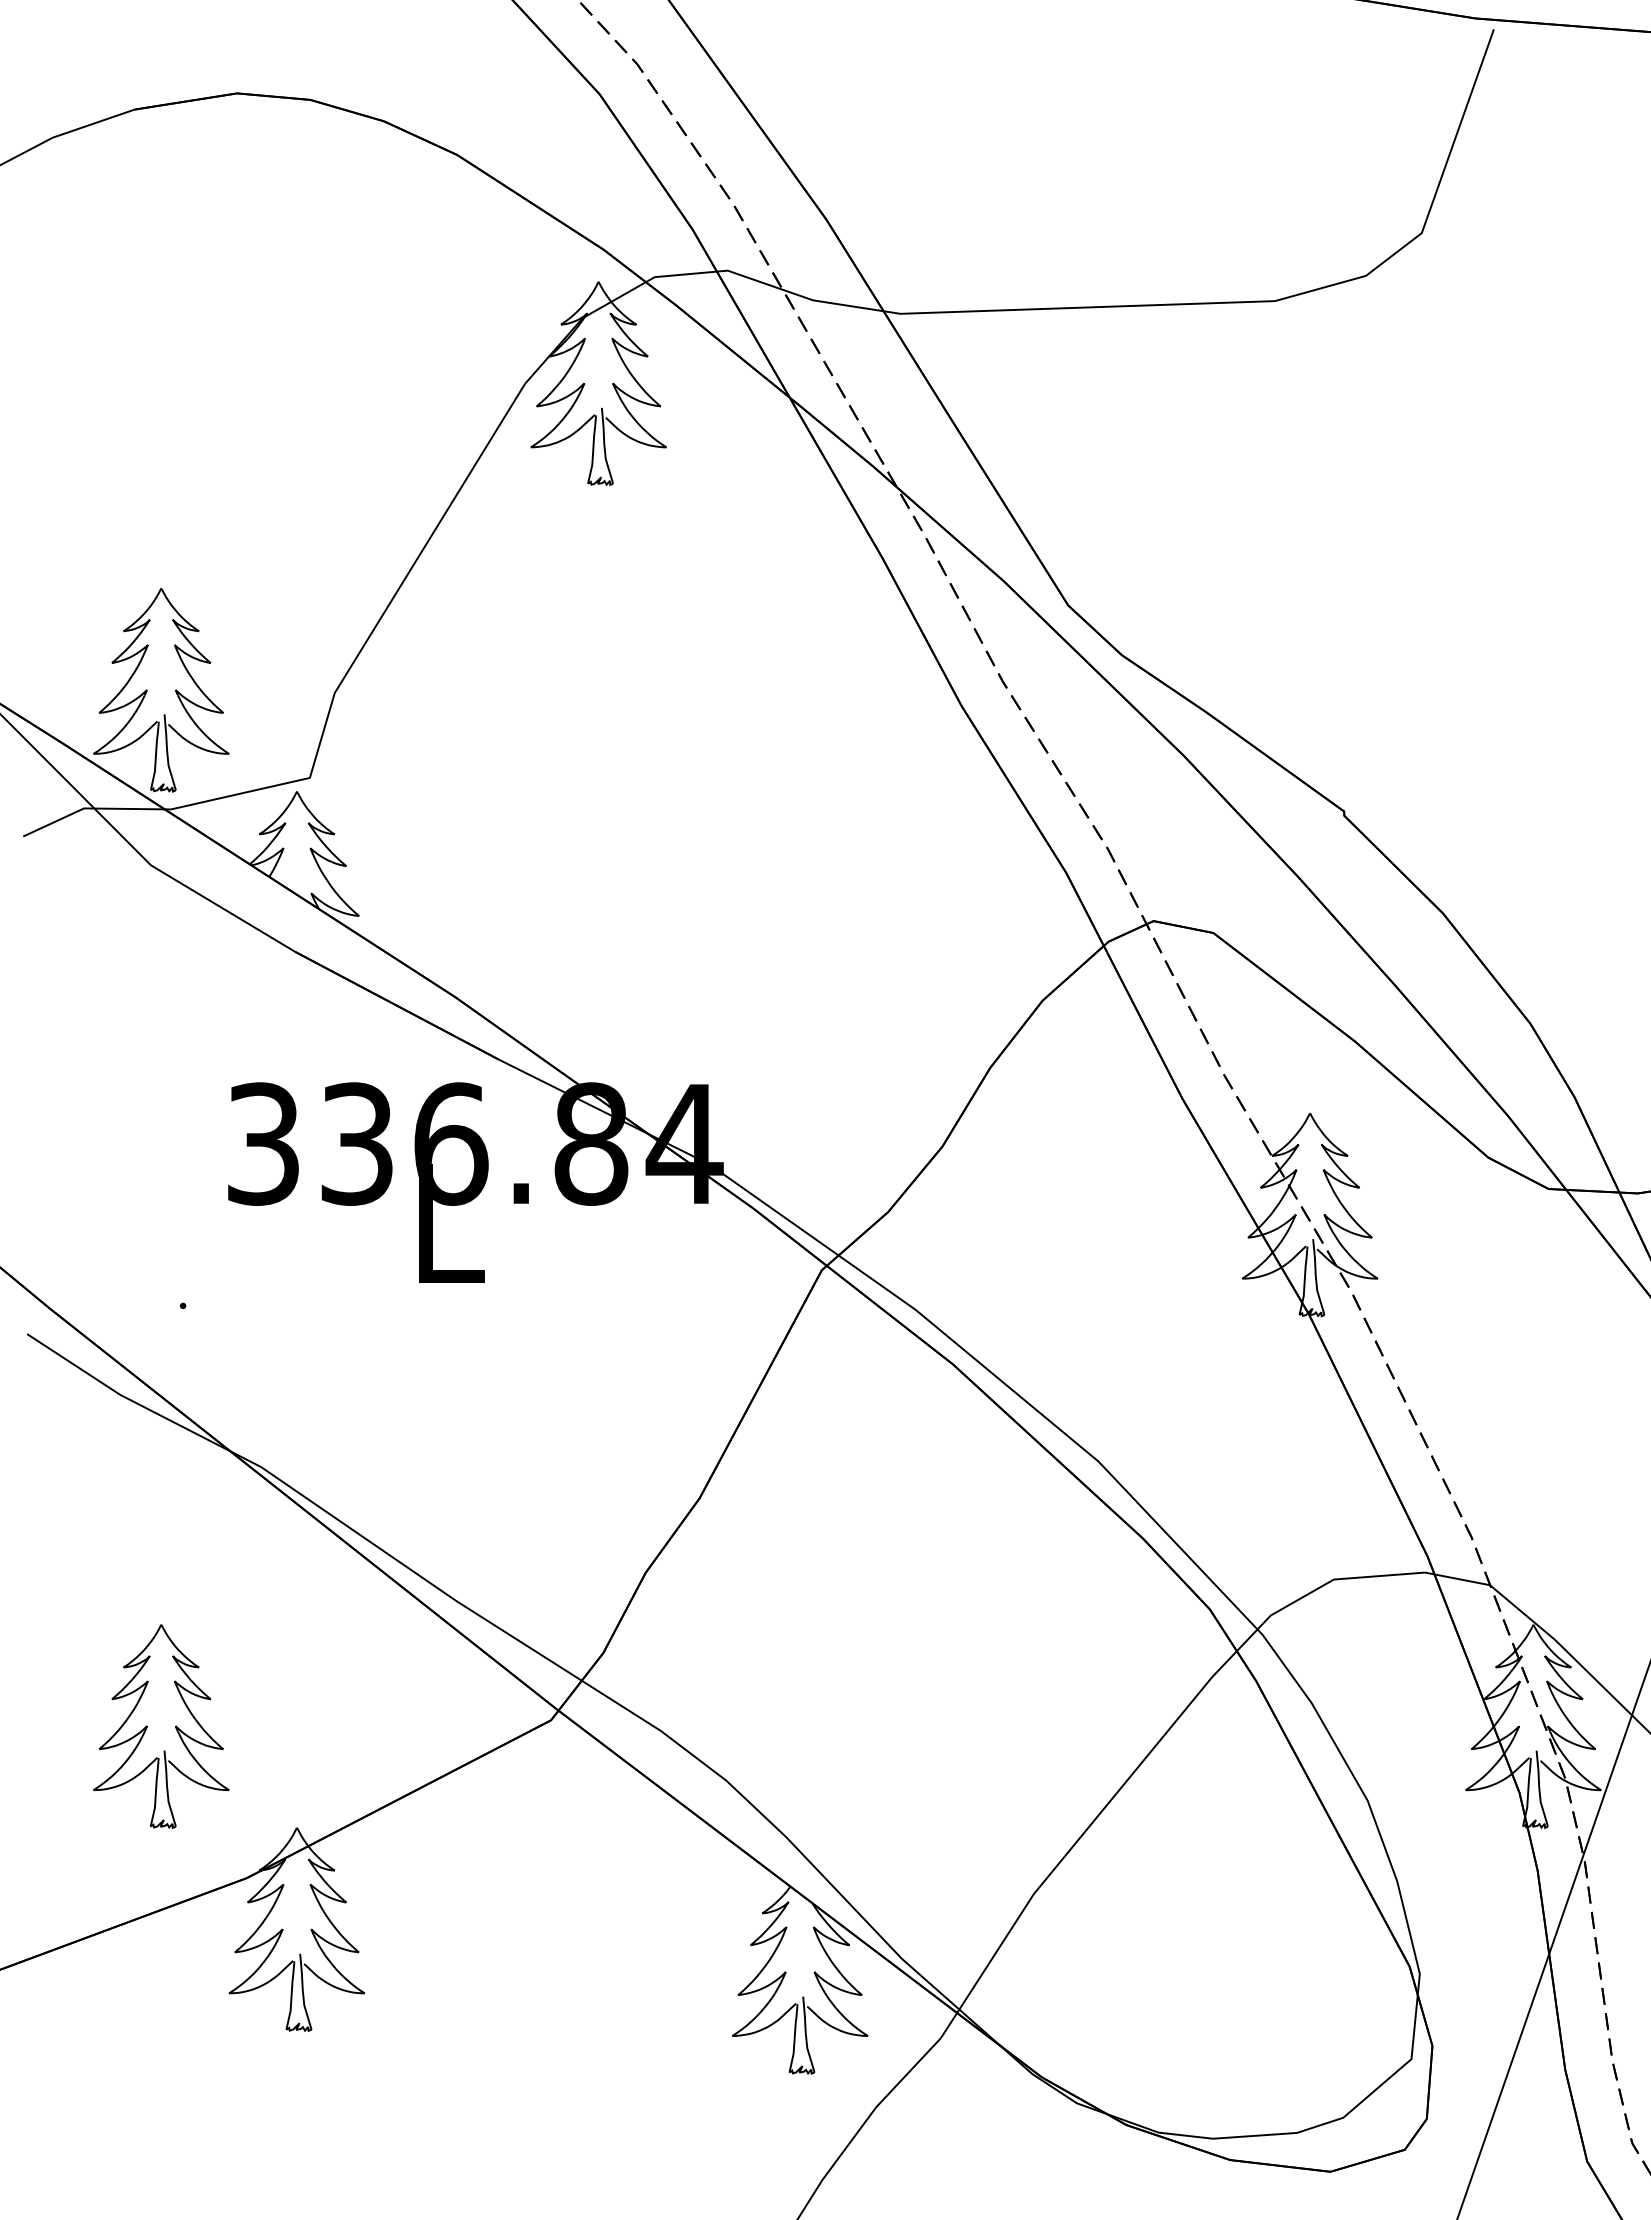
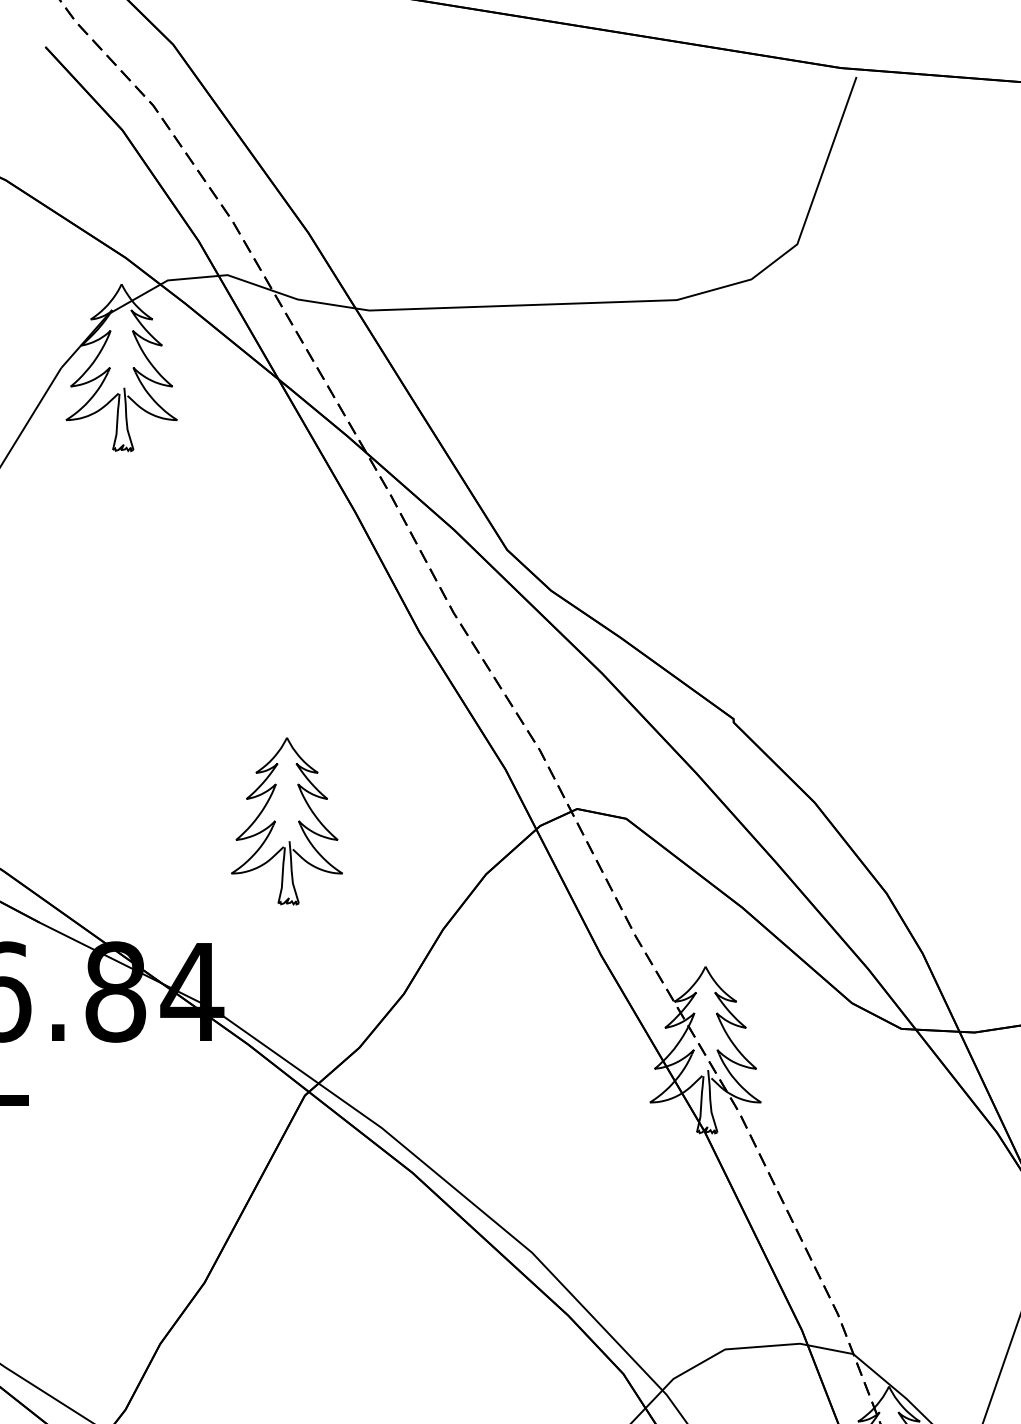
part: (813, 936) -> (298, 821), added

